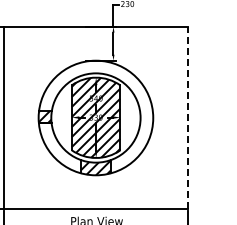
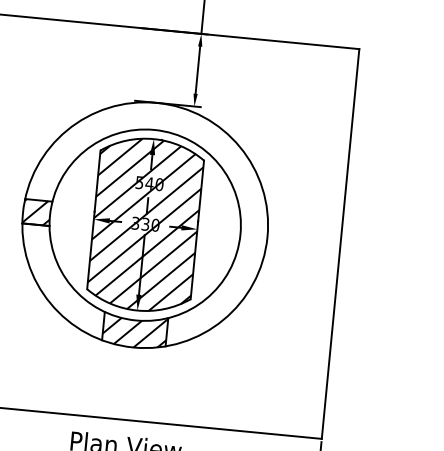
line: (187, 117) -> (340, 242), dashed -> solid

